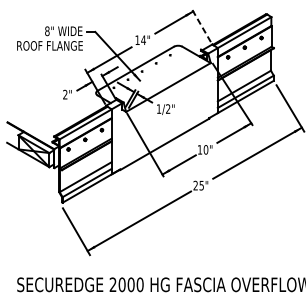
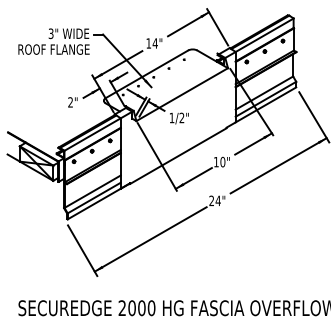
line: (201, 24) -> (217, 26), dashed -> solid
text: (46, 31) -> (50, 33), 8" -> 3"
text: (201, 185) -> (217, 200), 25" -> 24"

